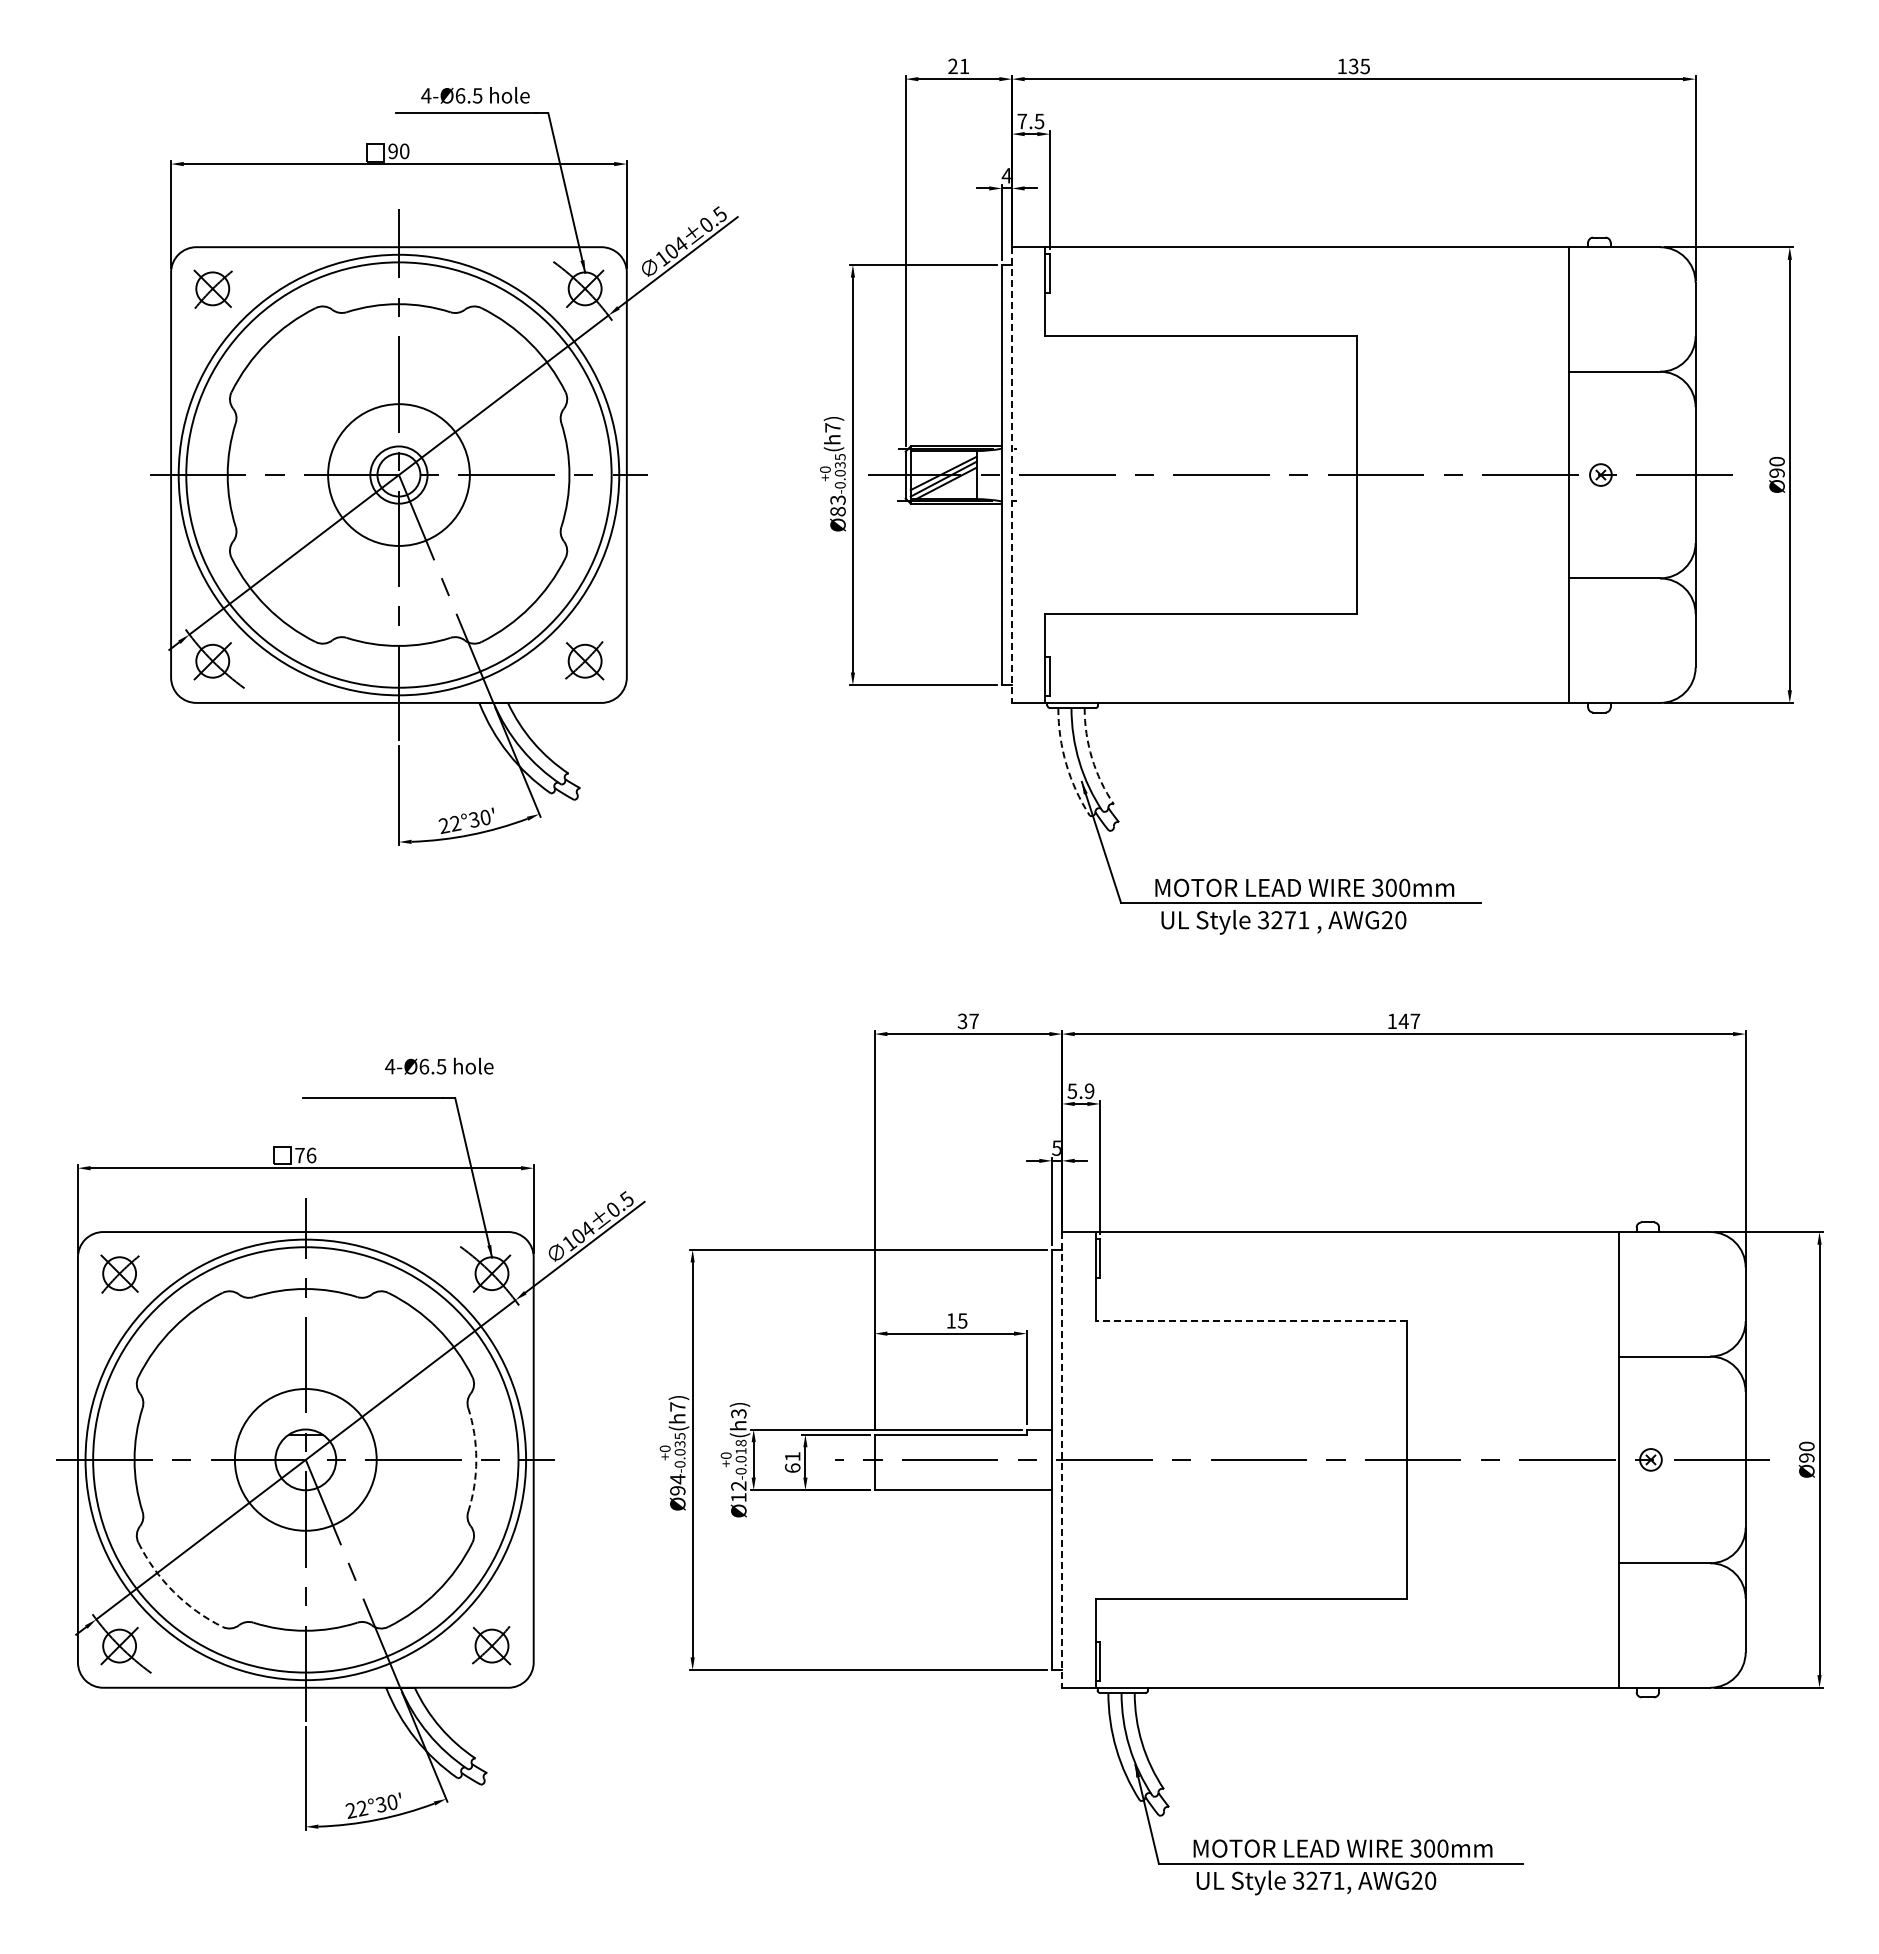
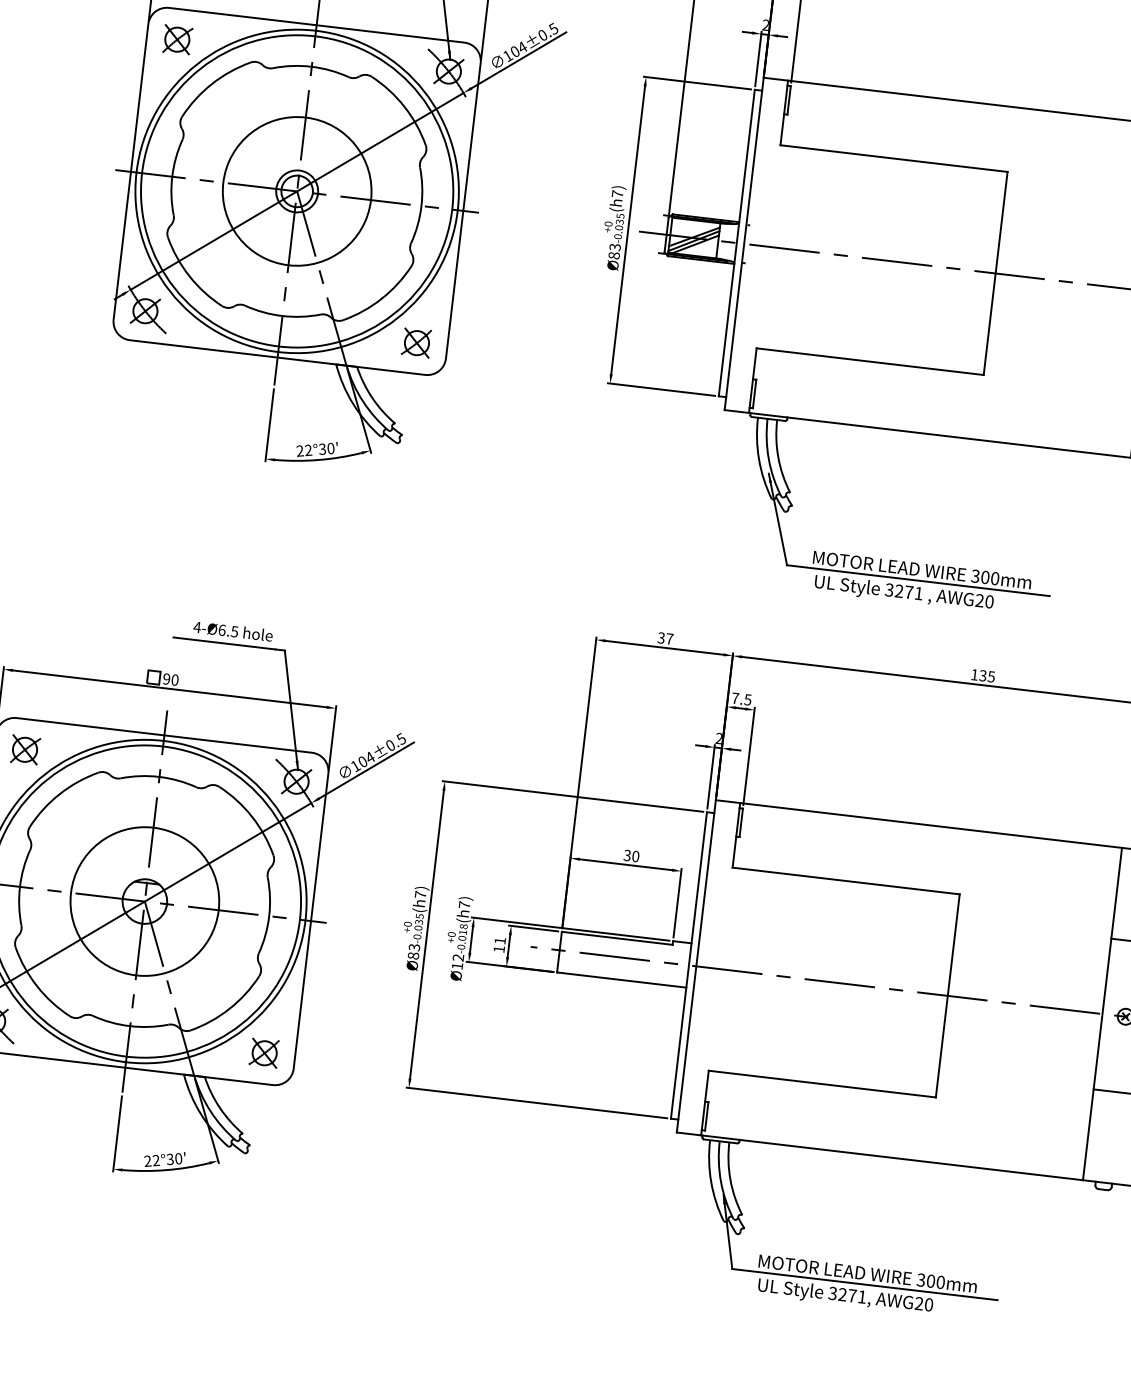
text: (1005, 175) -> (765, 24), 4 -> 2
circle: (398, 474) -> (296, 190), size x1.43
line: (1012, 475) -> (744, 244), dashed -> solid
arc: (1092, 758) -> (778, 457), dashed -> solid
arc: (1066, 764) -> (759, 459), dashed -> solid
text: (1409, 1021) -> (987, 676), 147 -> 135
text: (439, 1065) -> (233, 630), moved
text: (1080, 1091) -> (741, 699), 5.9 -> 7.5
text: (1056, 1147) -> (719, 738), 5 -> 2
text: (305, 1155) -> (170, 679), 76 -> 90
text: (956, 1320) -> (631, 855), 15 -> 30
line: (1251, 1320) -> (846, 880), dashed -> solid
text: (738, 1413) -> (464, 904), 3 -> 7
circle: (305, 1459) -> (144, 901), size x1.43
arc: (476, 1459) -> (269, 915), dashed -> solid
line: (1062, 1459) -> (696, 966), dashed -> solid
text: (792, 1467) -> (499, 948), 61 -> 11
text: (677, 1484) -> (413, 951), 94 -> 83
arc: (173, 1591) -> (37, 986), dashed -> solid

